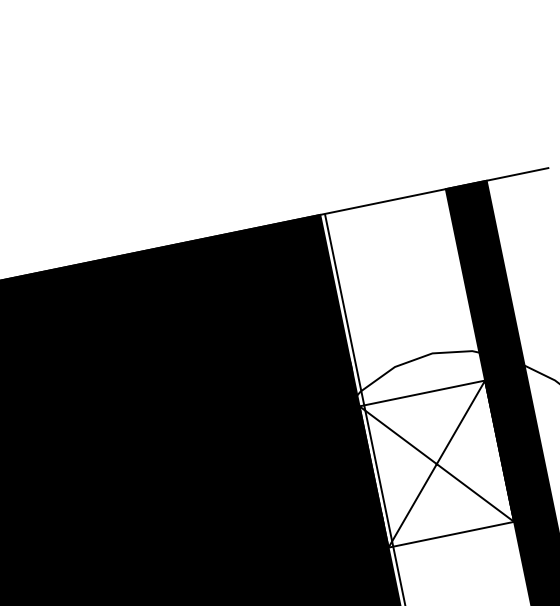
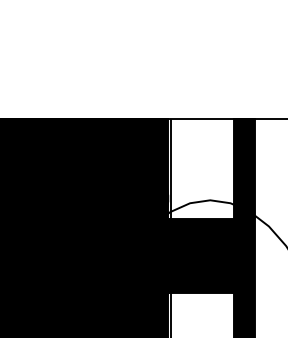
fill: (435, 464) -> (200, 256), added

